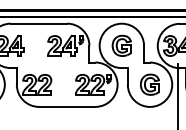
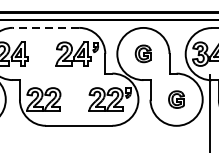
line: (38, 23) -> (45, 27), solid -> dashed
part: (121, 45) -> (143, 53), size x0.7
part: (149, 84) -> (175, 99), size x0.7

